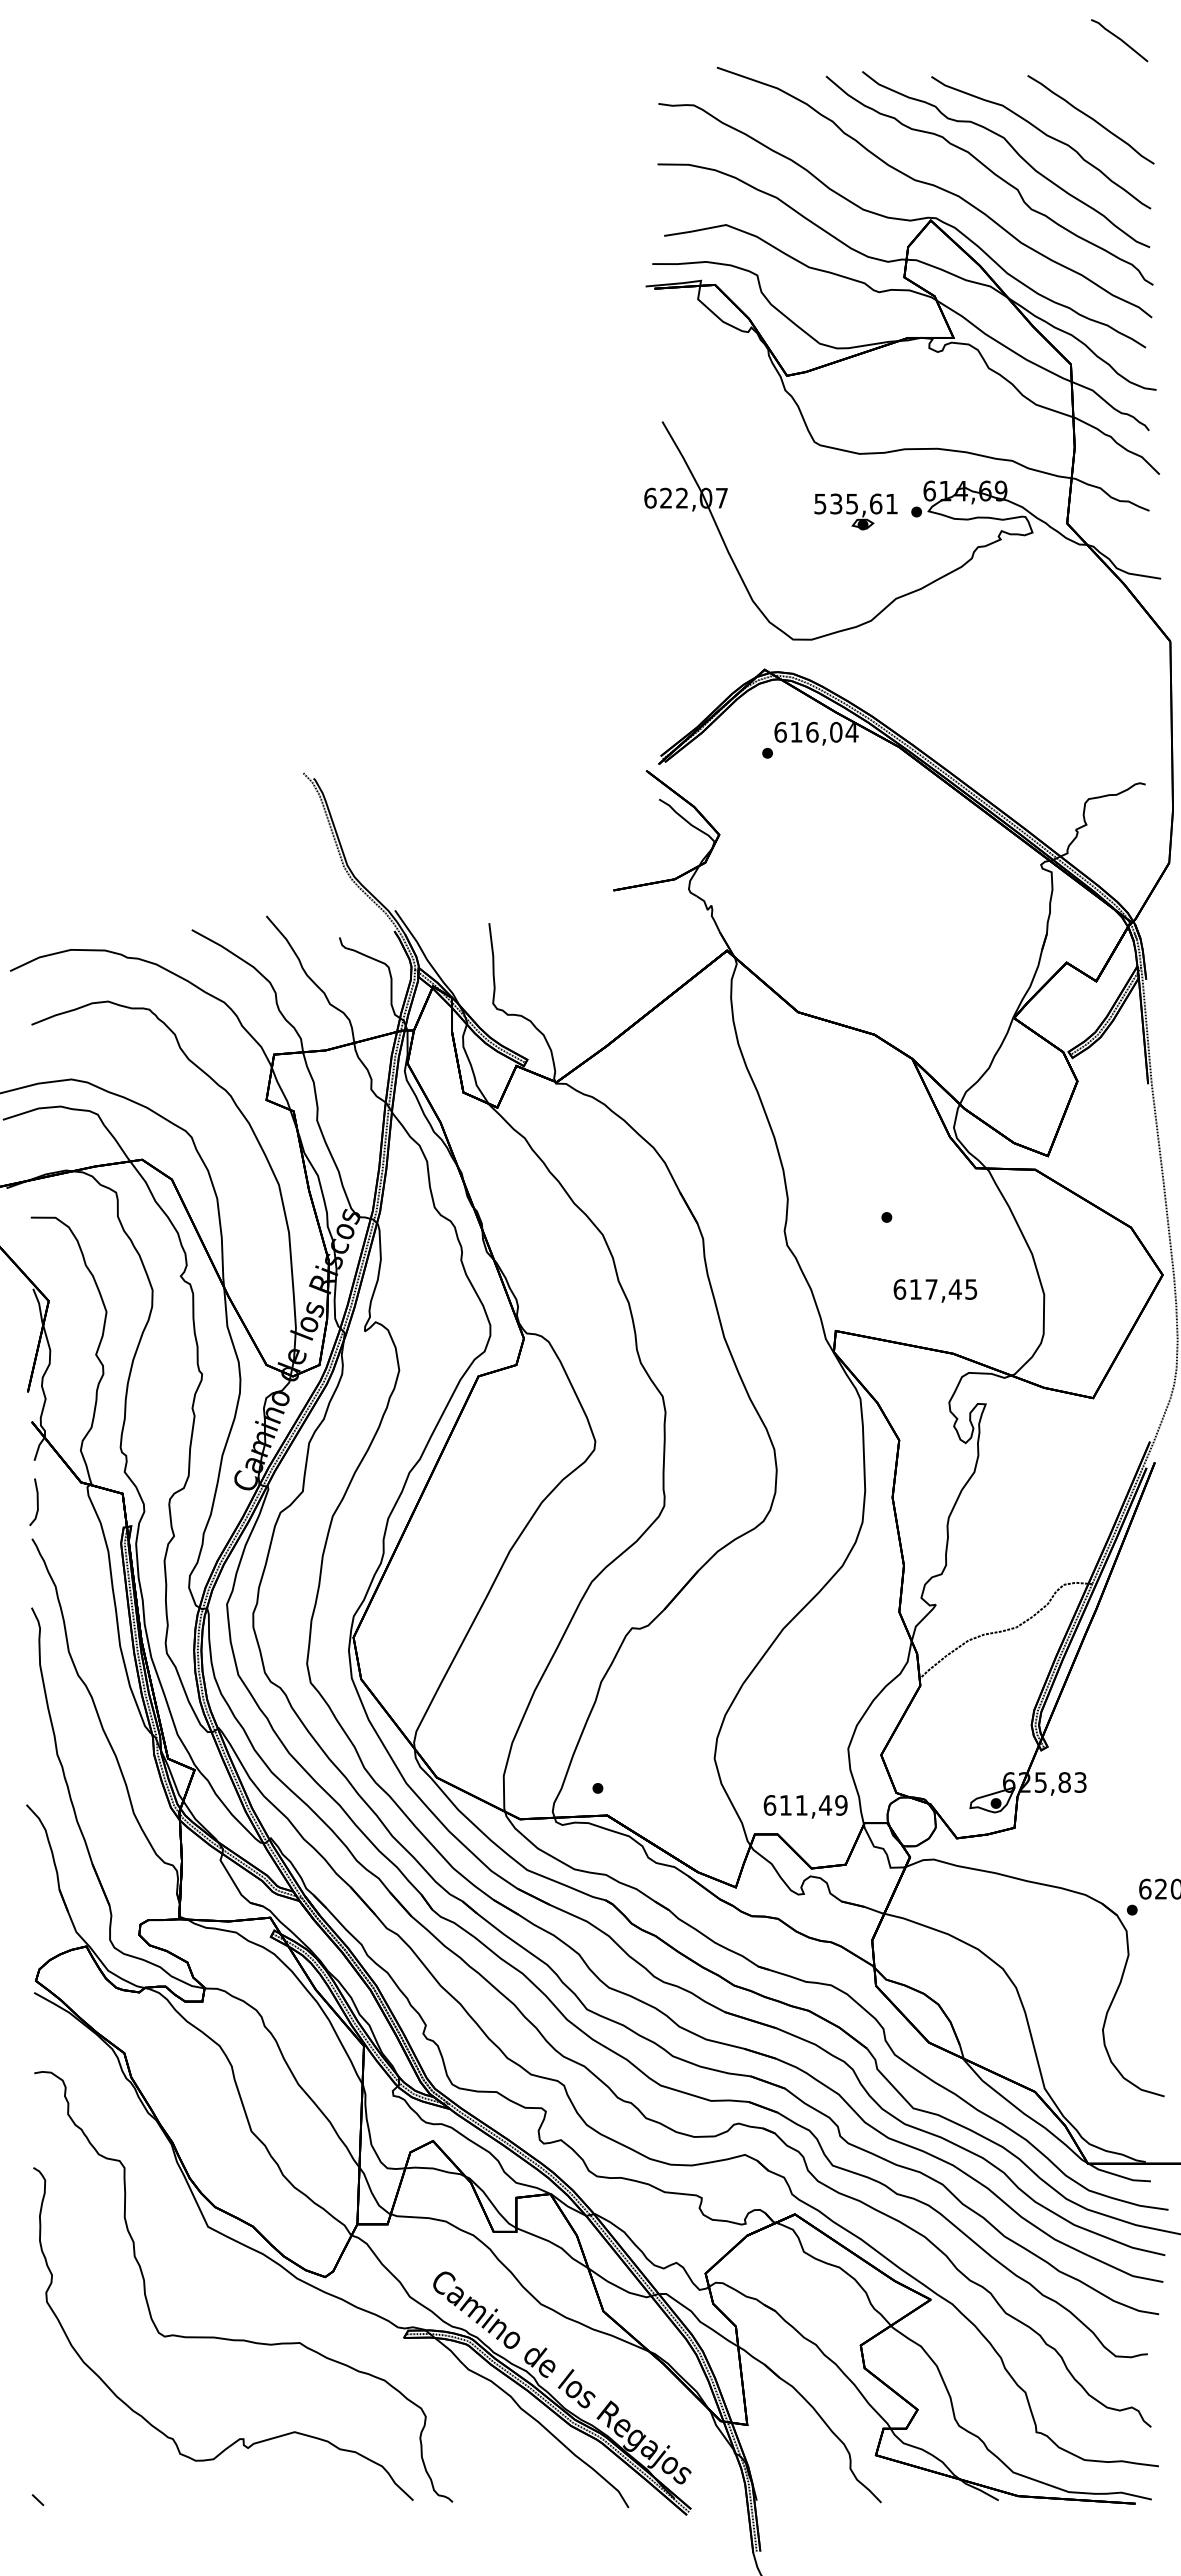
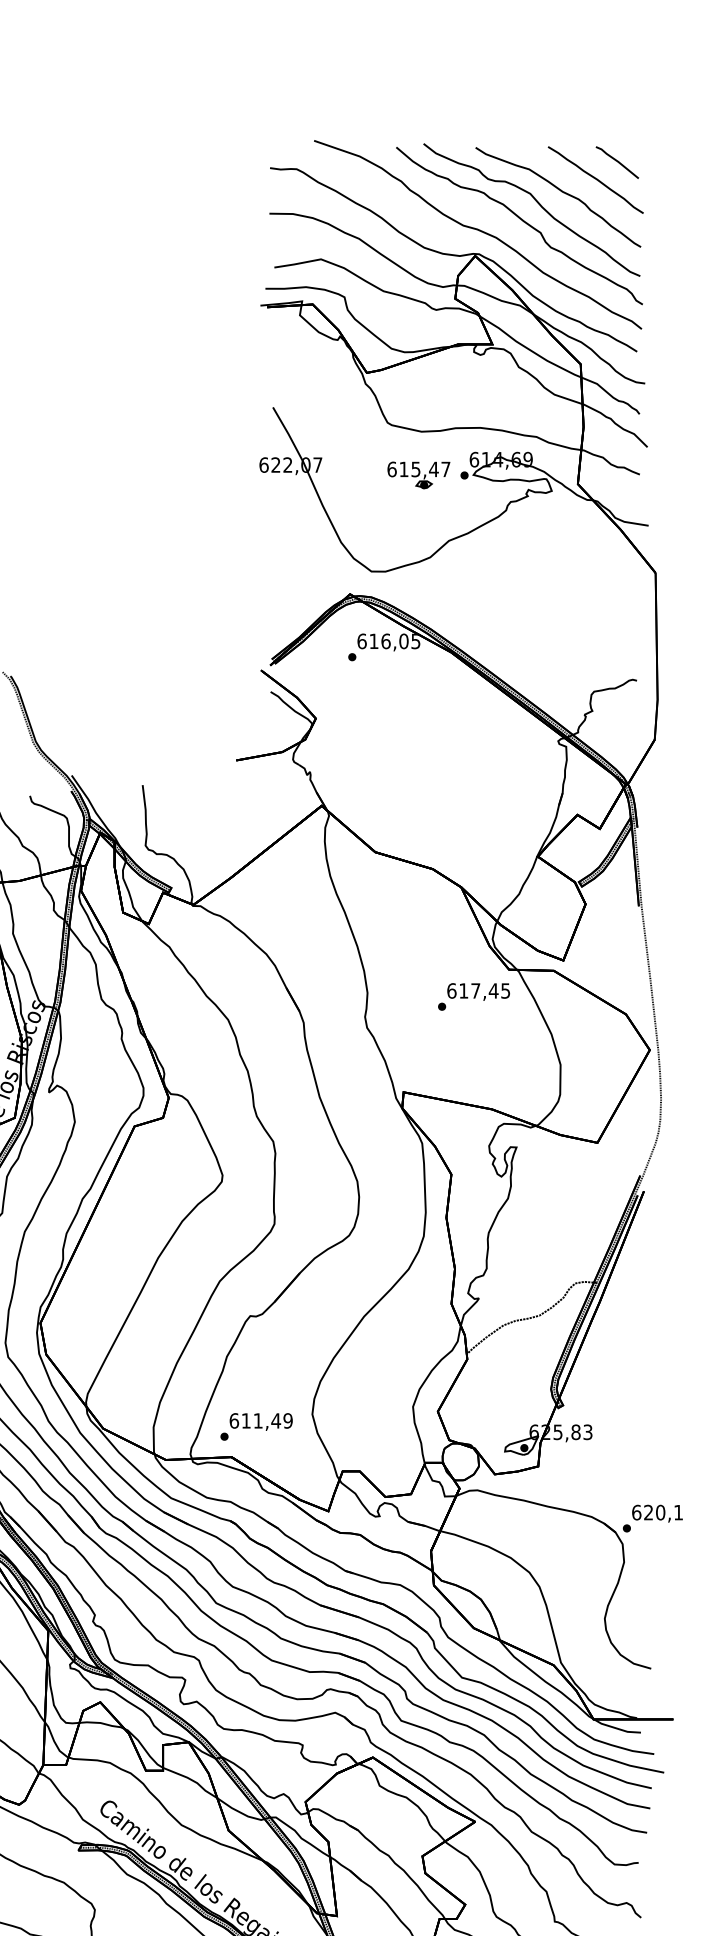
line: (1119, 39) -> (617, 161), moved
text: (855, 503) -> (418, 469), 535,61 -> 615,47
text: (851, 732) -> (415, 641), 616,04 -> 616,05
text: (935, 1290) -> (478, 991), moved
text: (805, 1806) -> (261, 1421), moved

